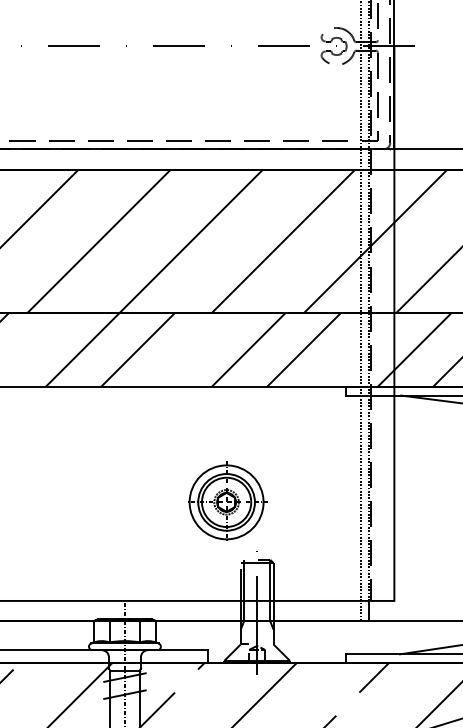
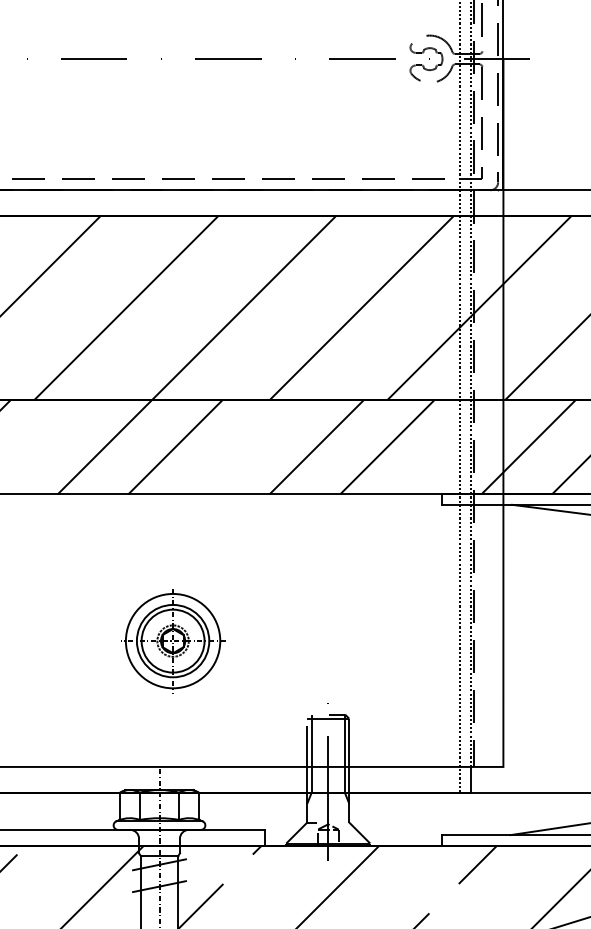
part: (227, 500) -> (174, 638), moved

